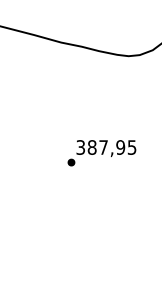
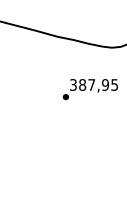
text: (101, 153) -> (90, 89), moved

